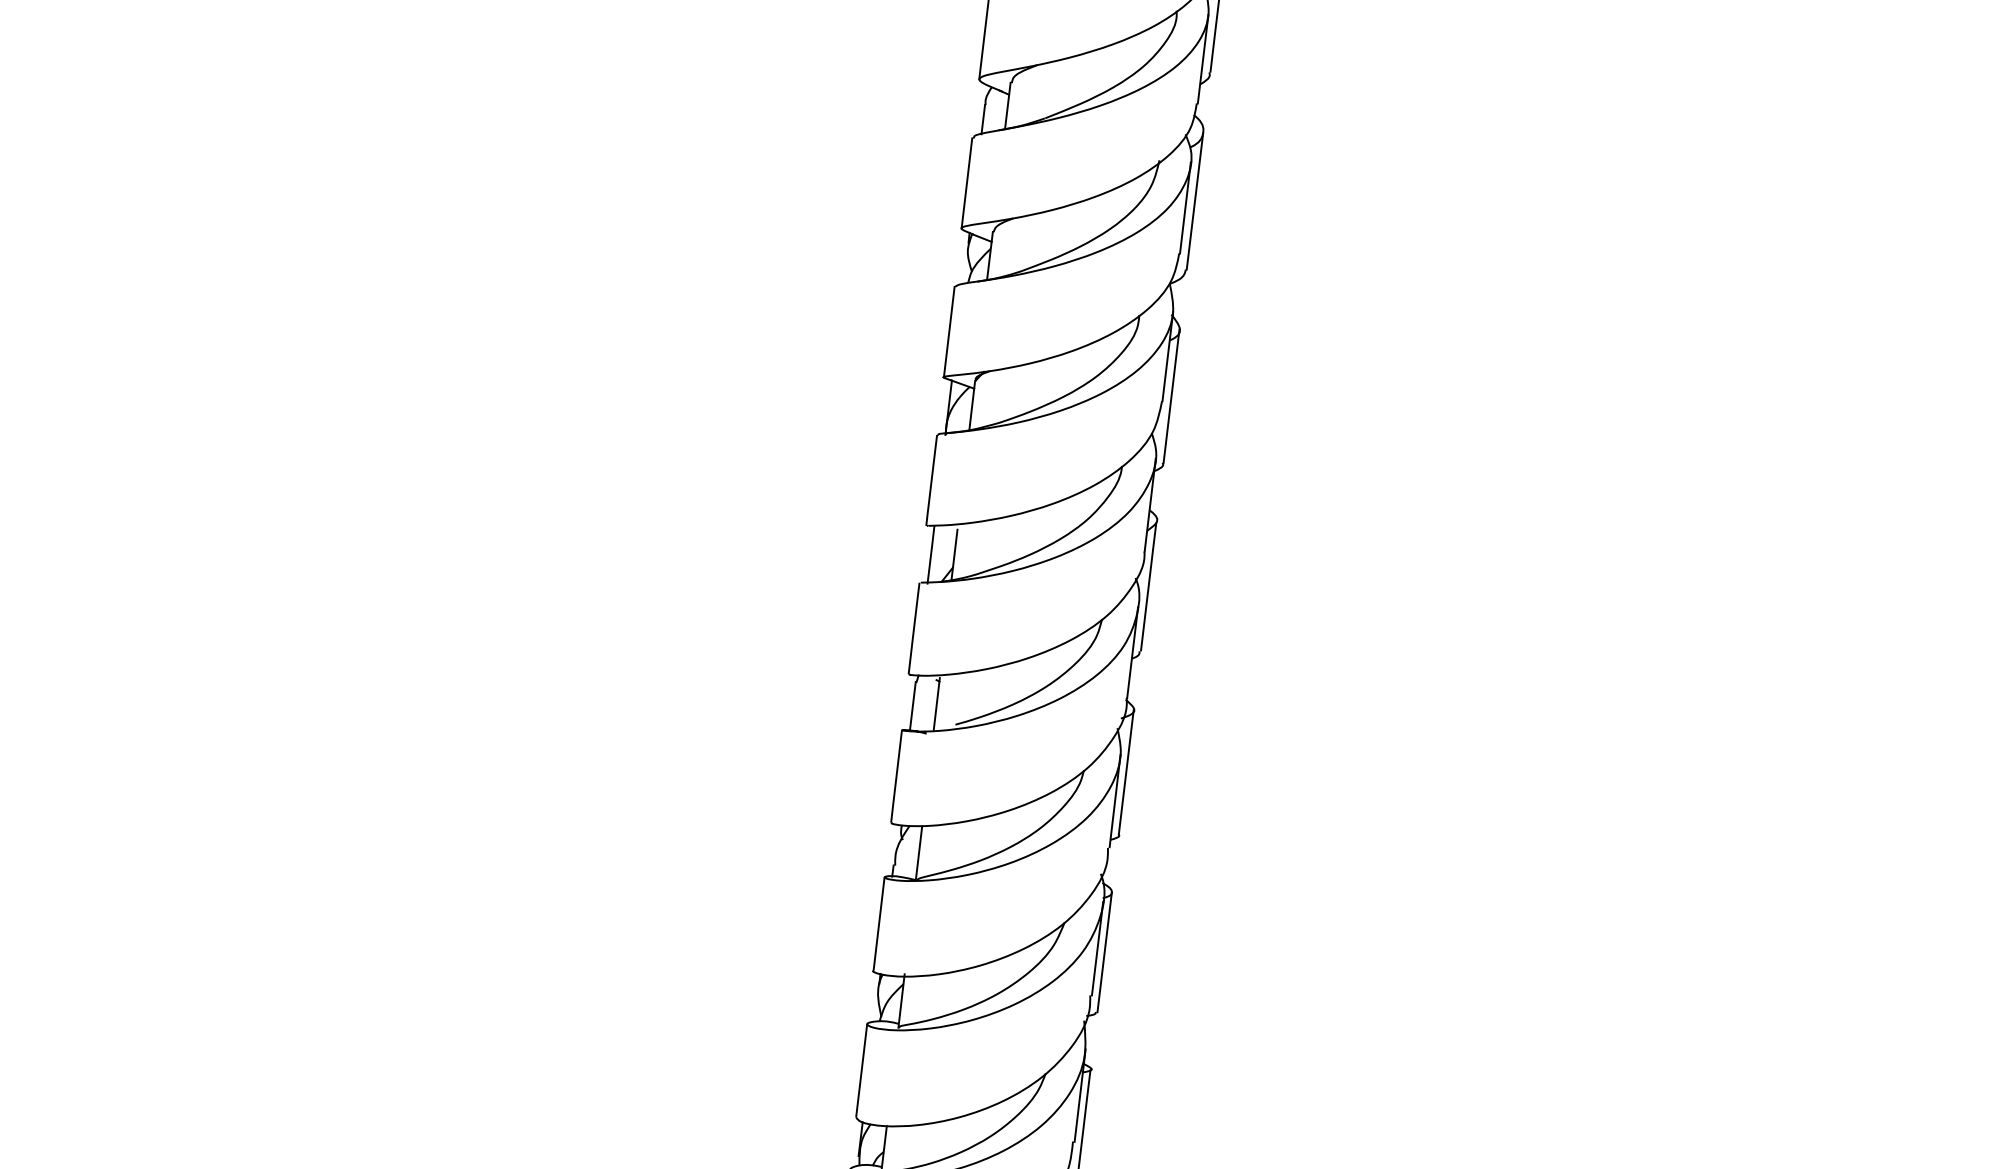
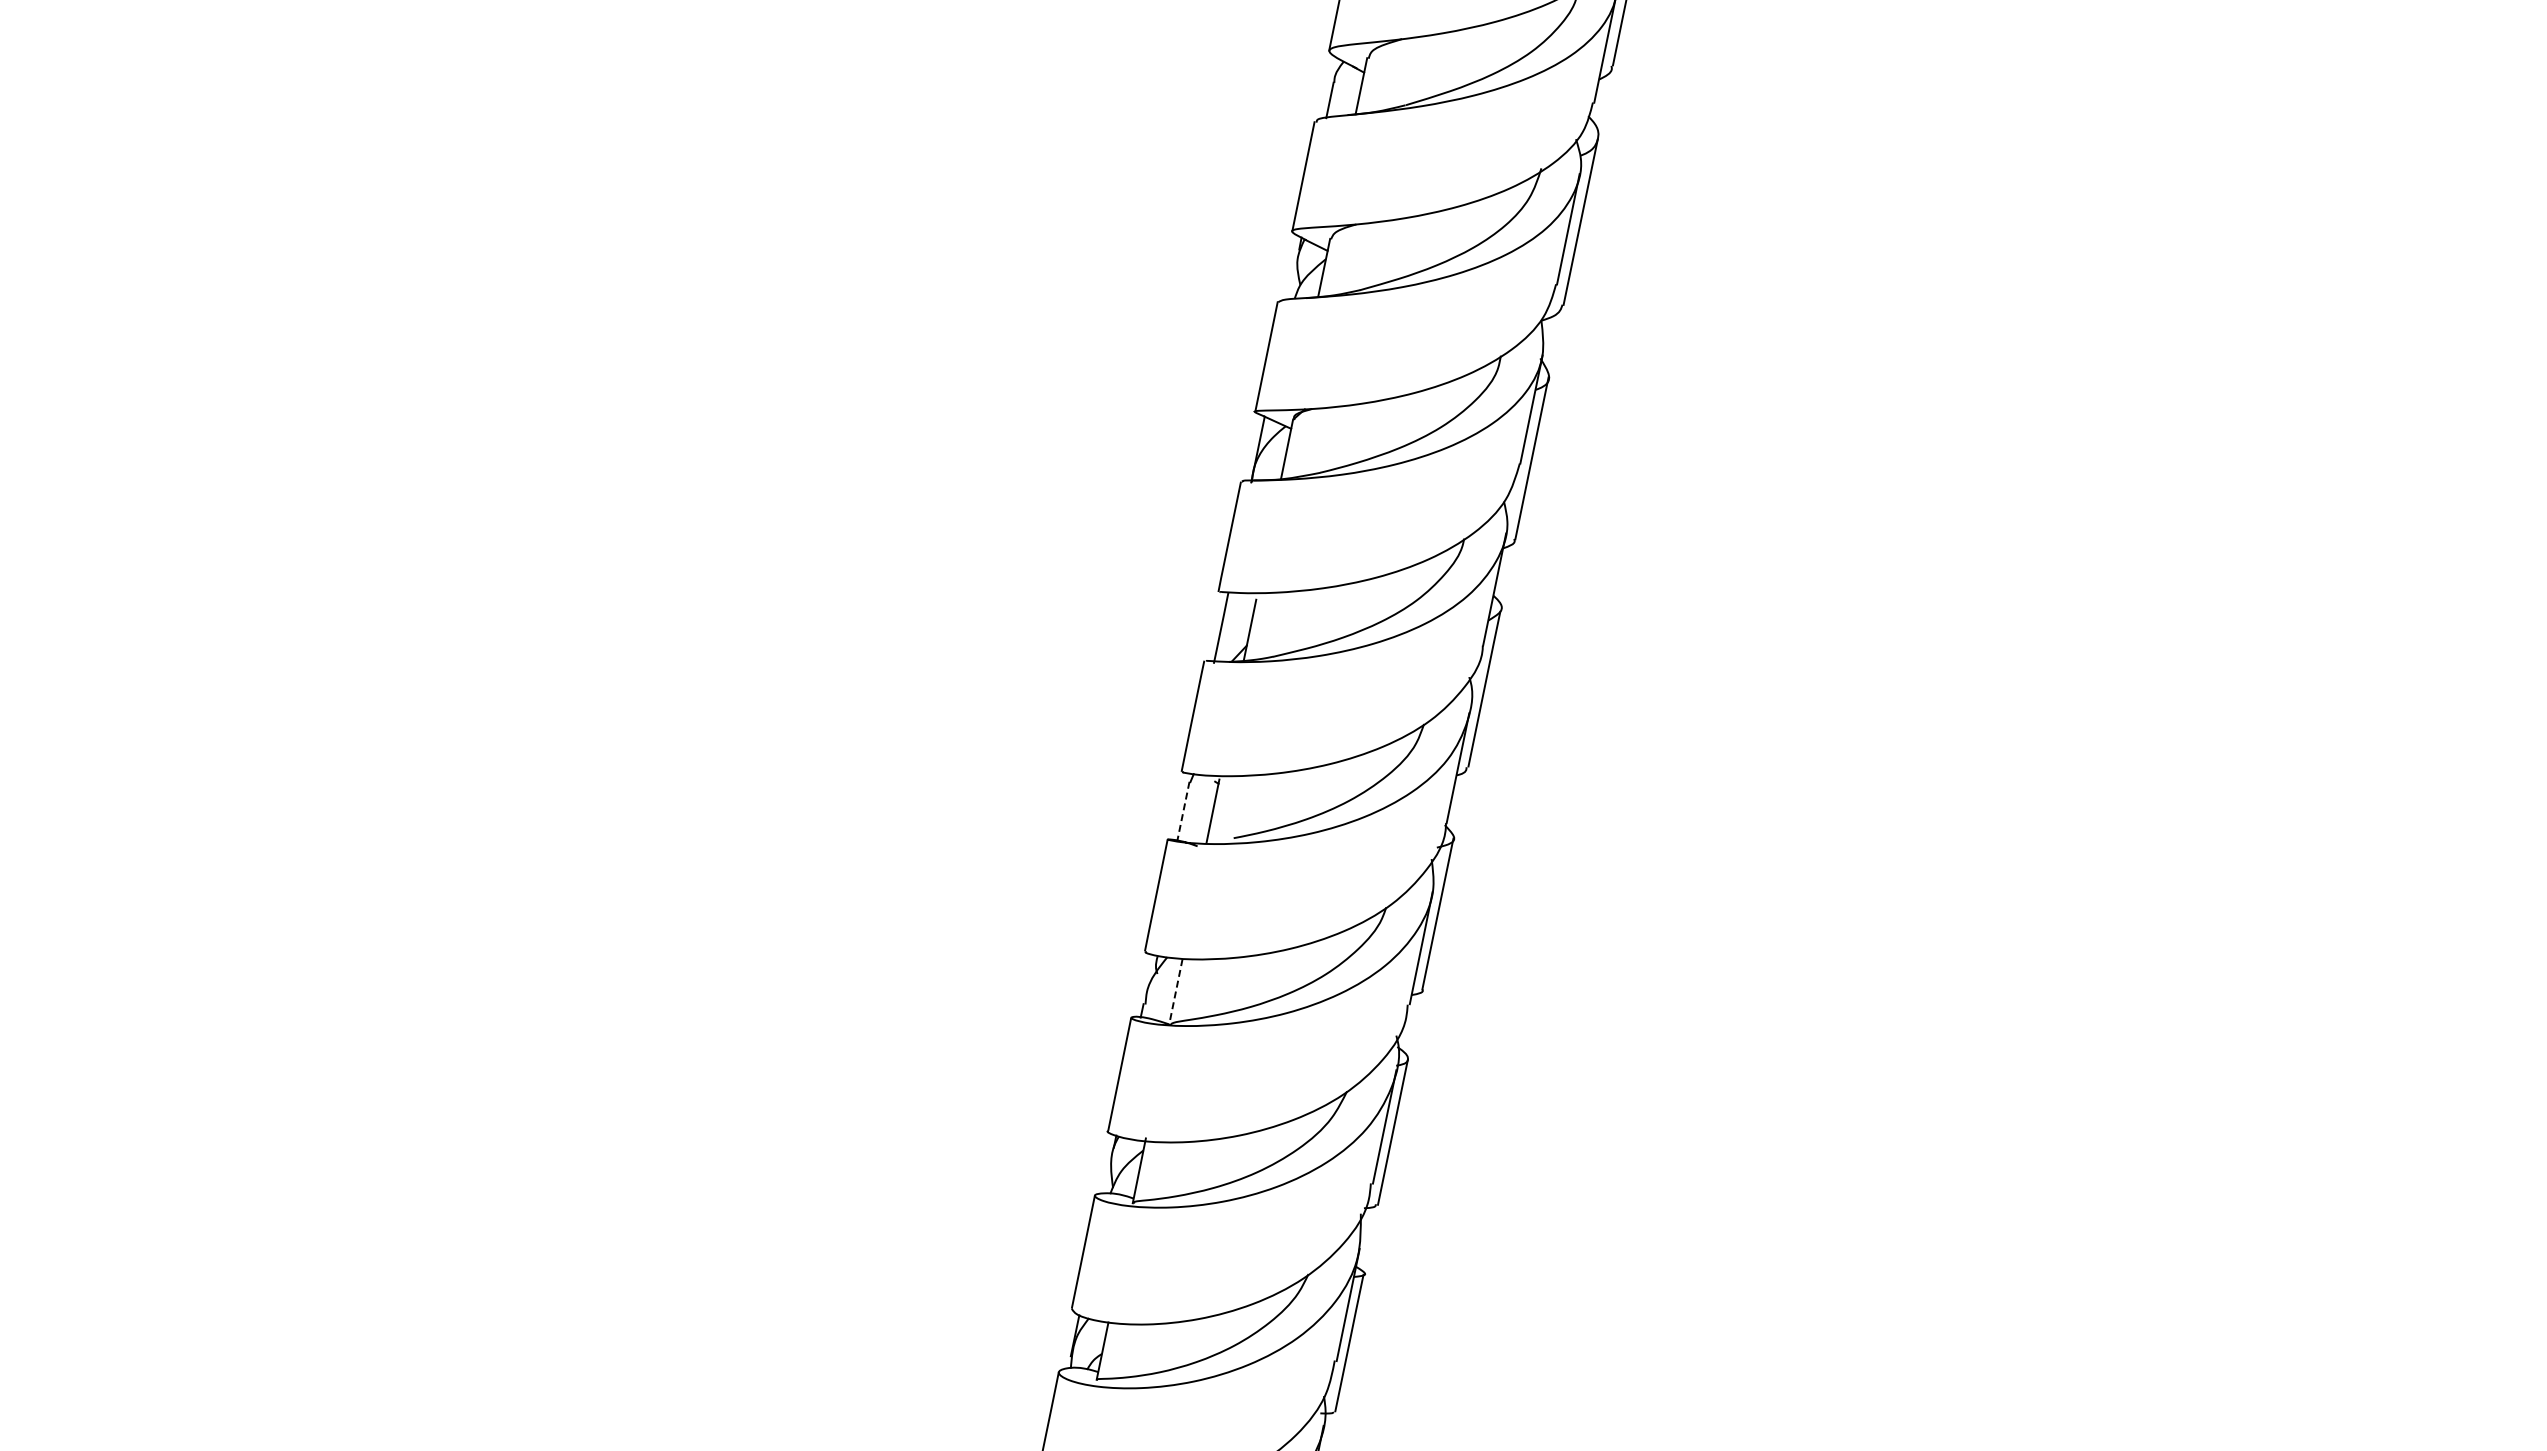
line: (912, 706) -> (1183, 811), solid -> dashed
line: (918, 853) -> (1175, 992), solid -> dashed

